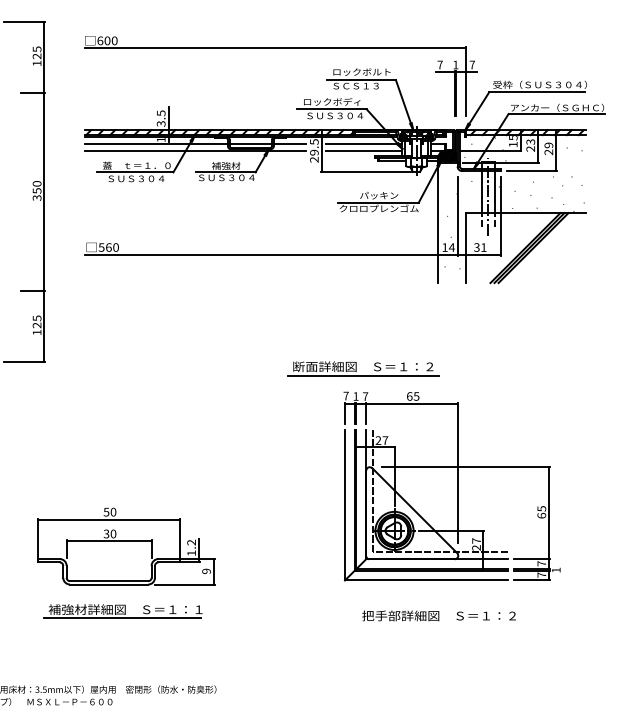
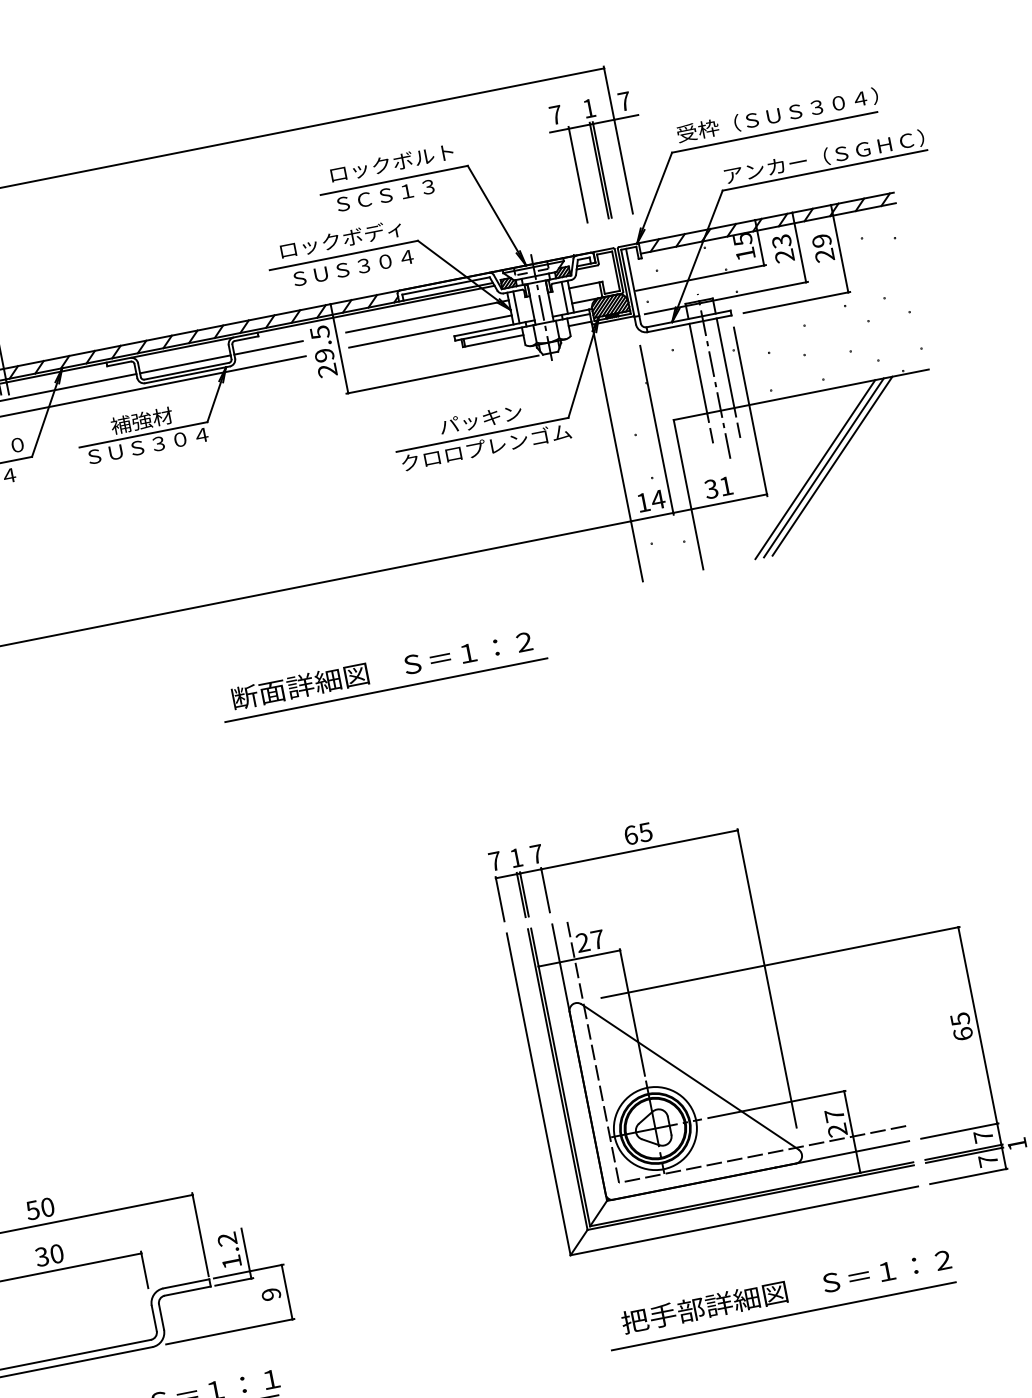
line: (444, 93) -> (577, 174), added
part: (356, 368) -> (368, 676), moved
line: (435, 627) -> (783, 1317), added

